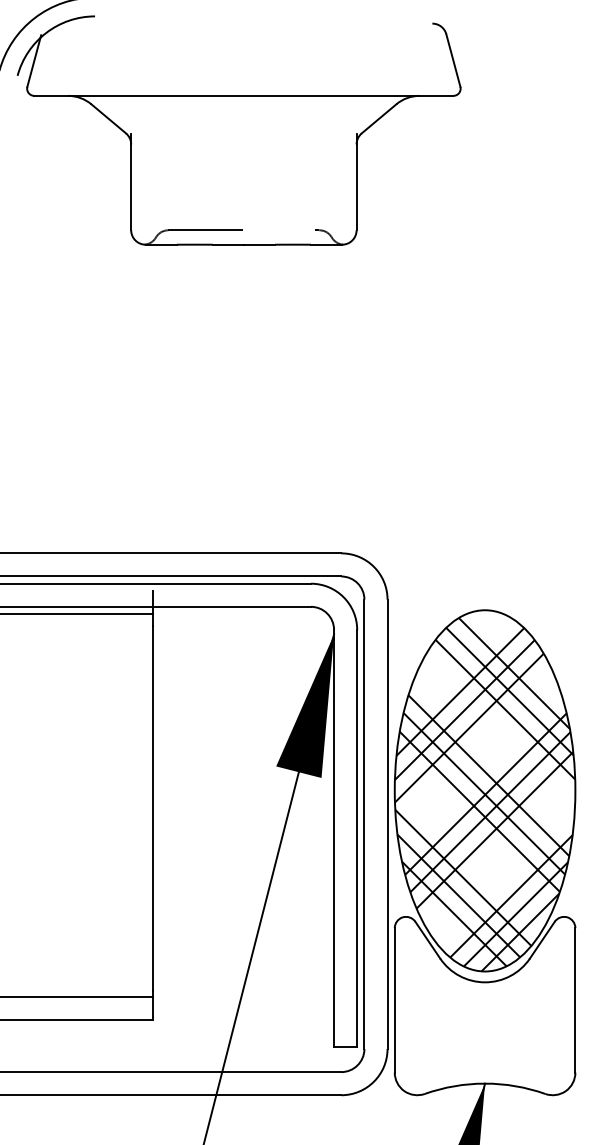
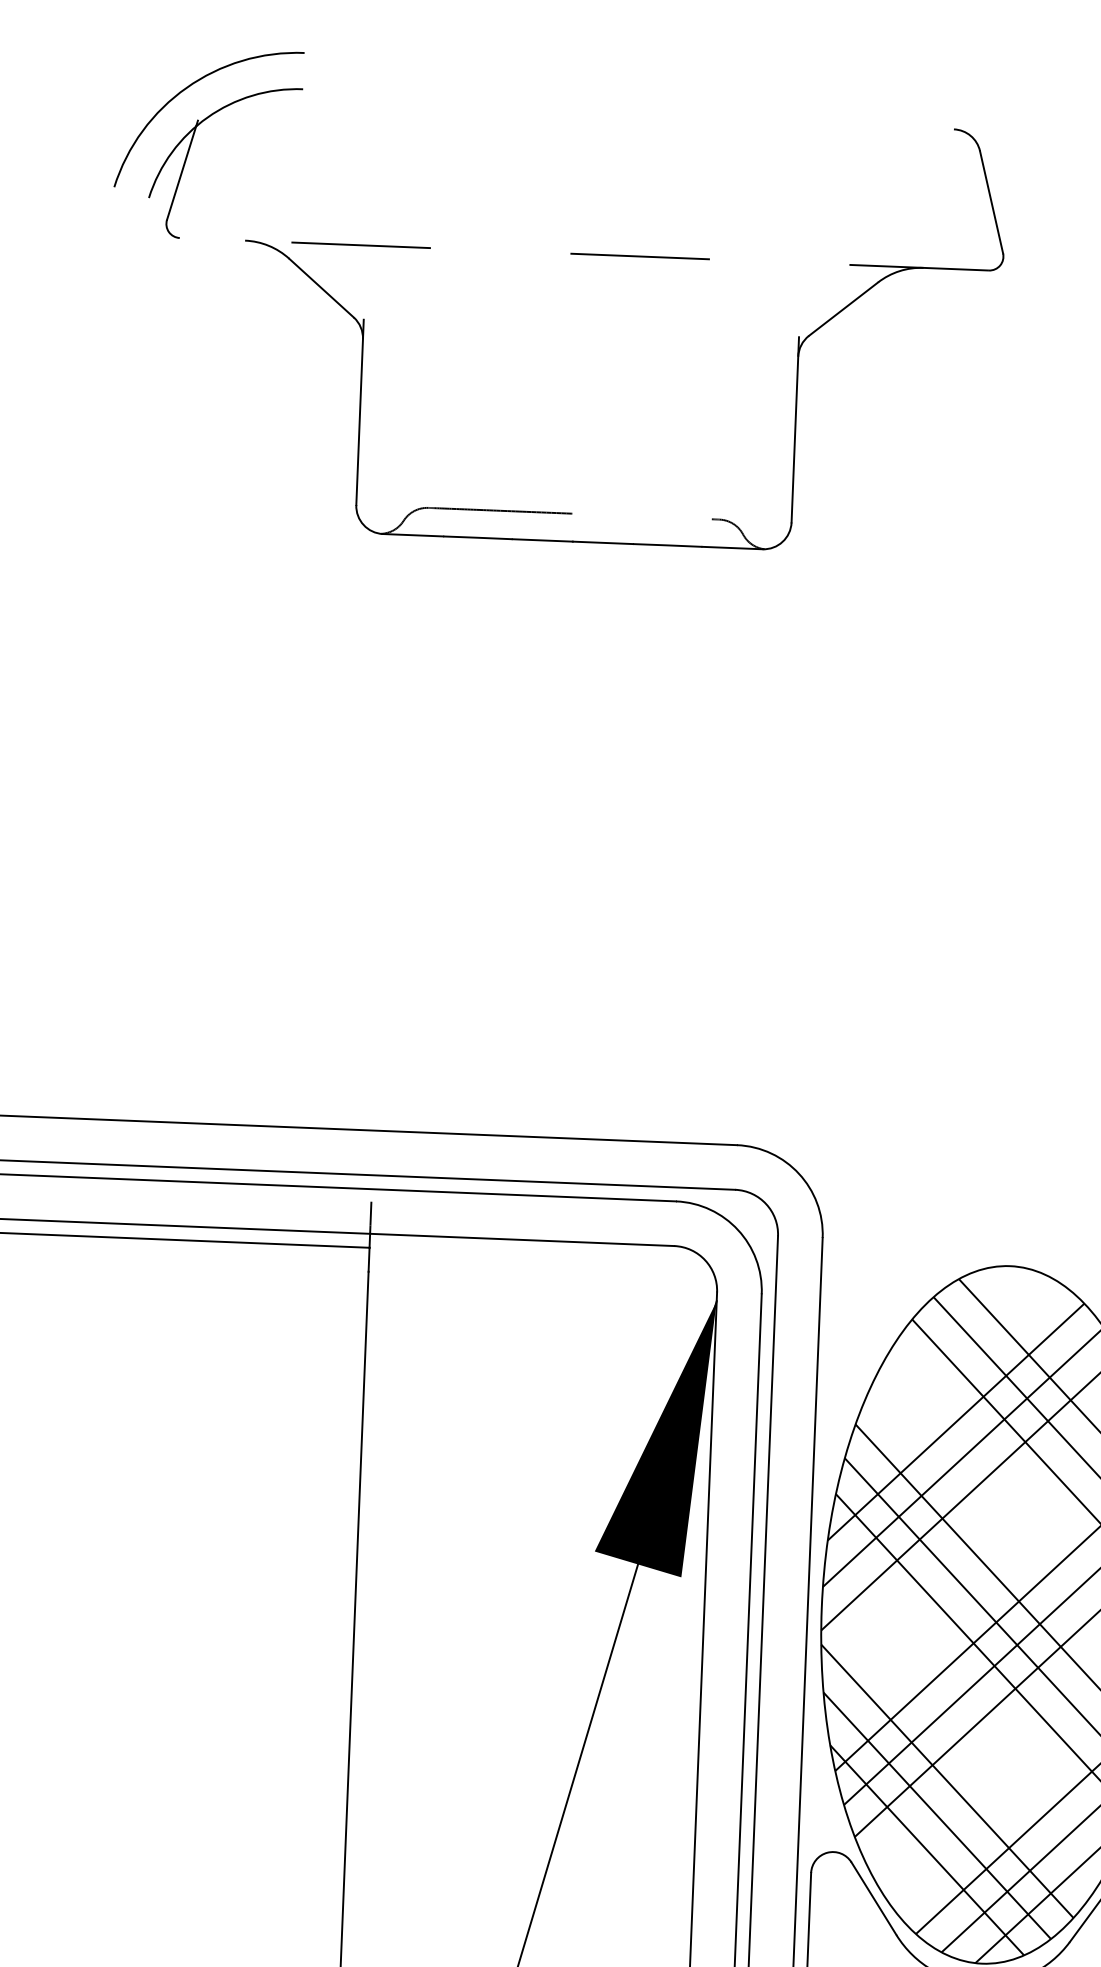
line: (243, 95) -> (583, 253), solid -> dashed

